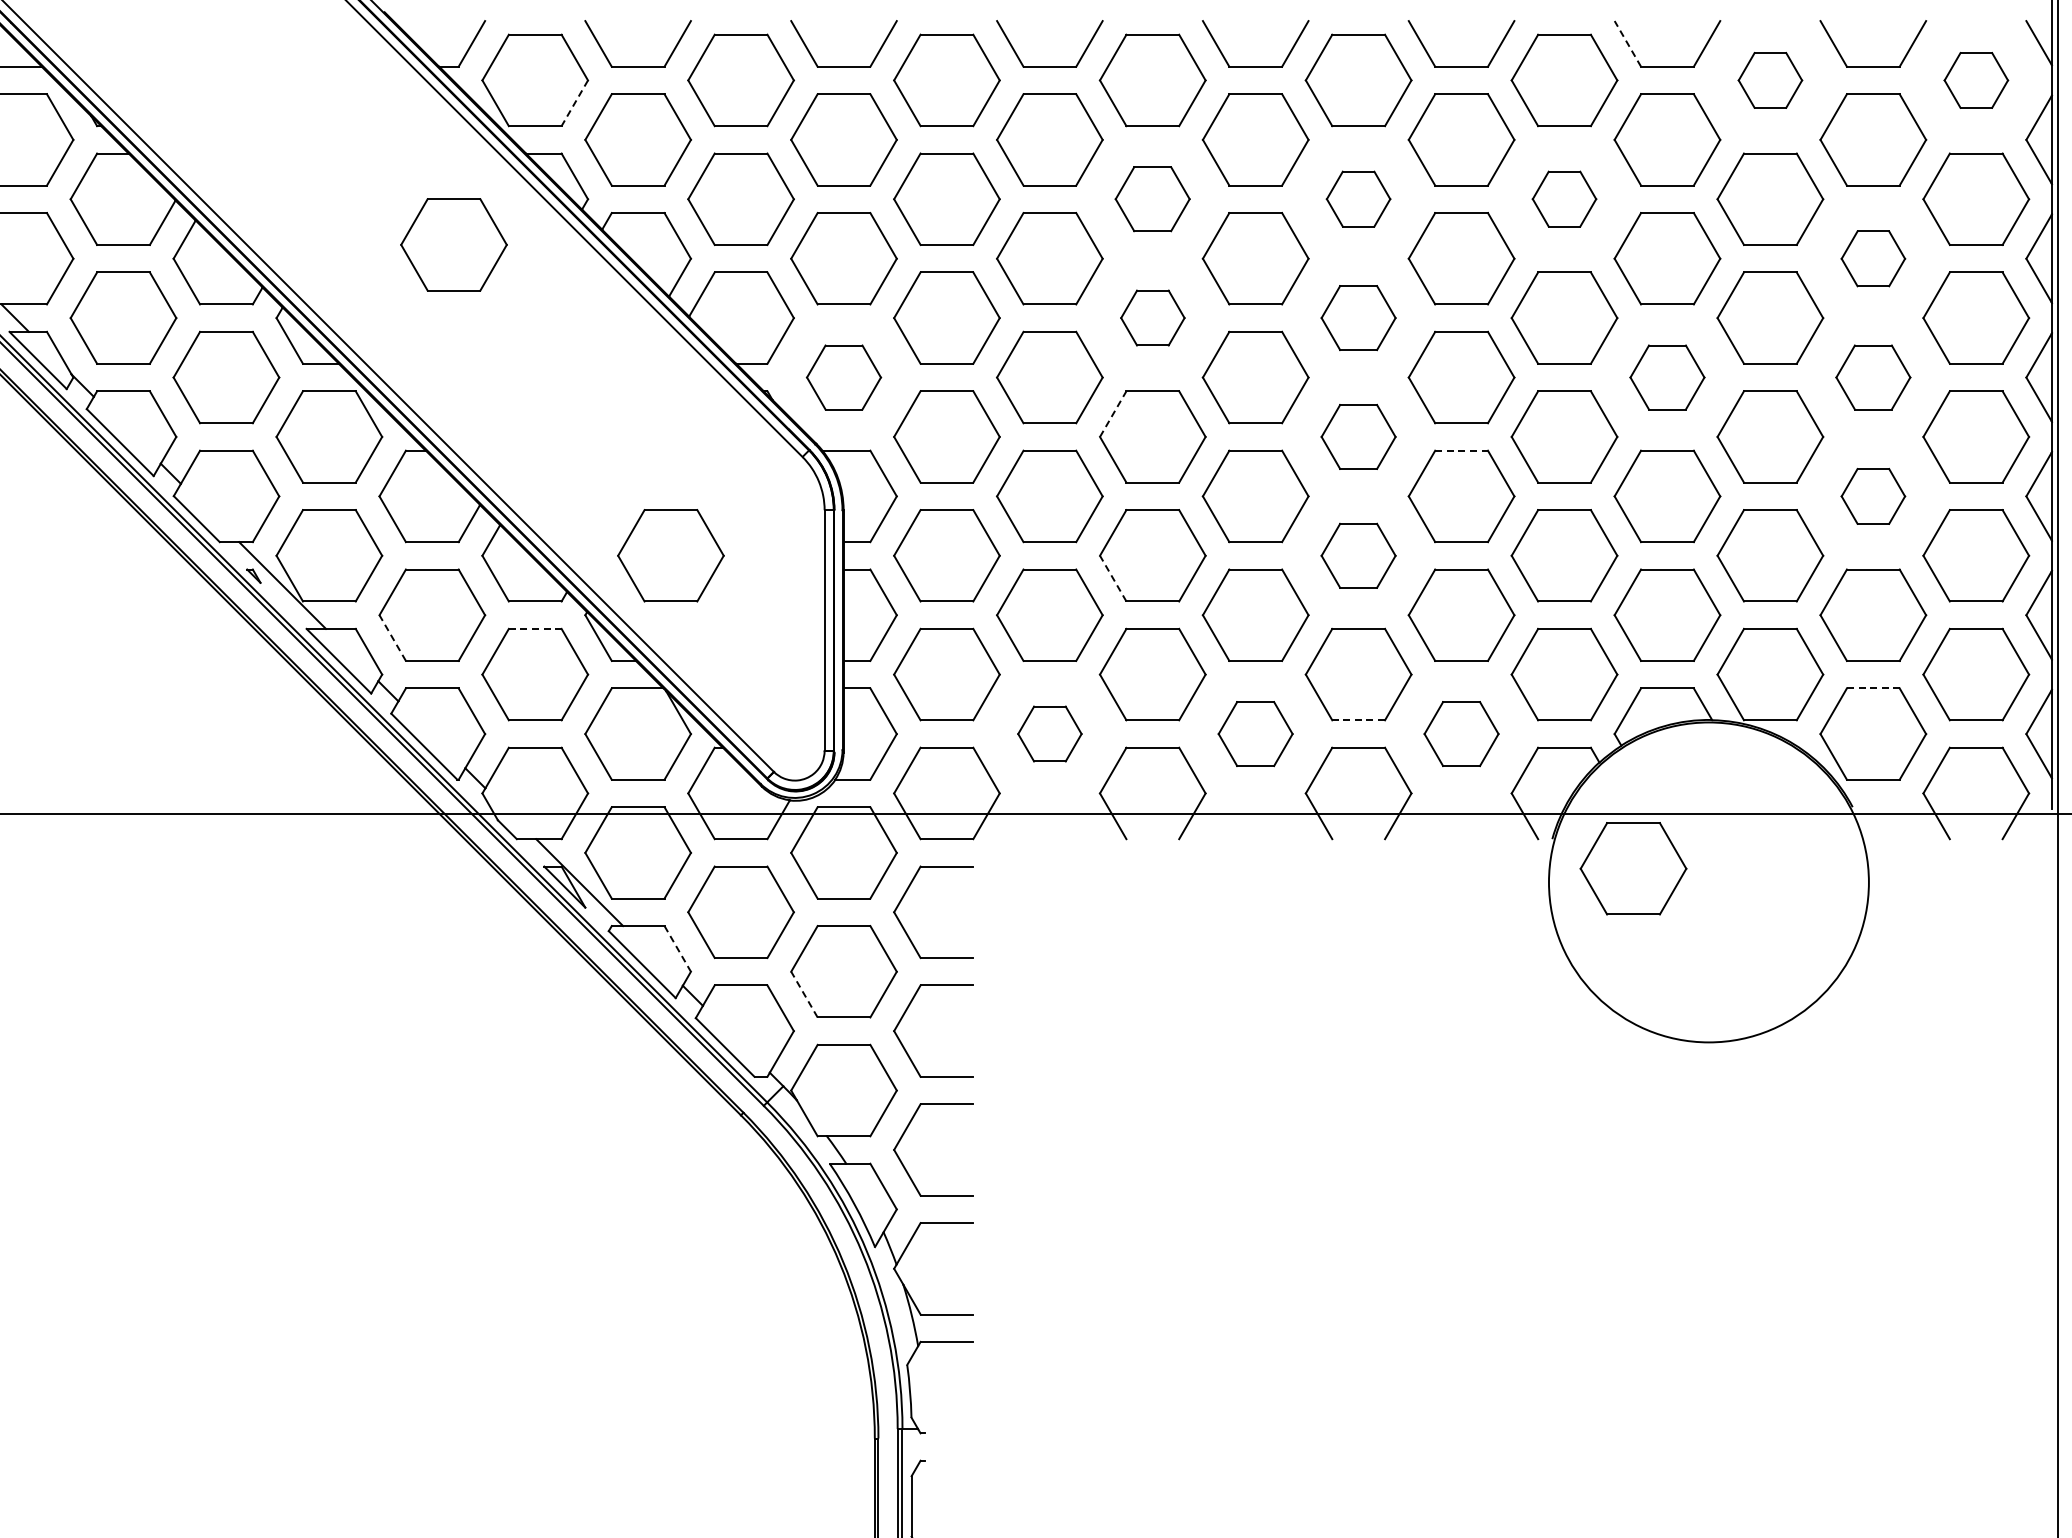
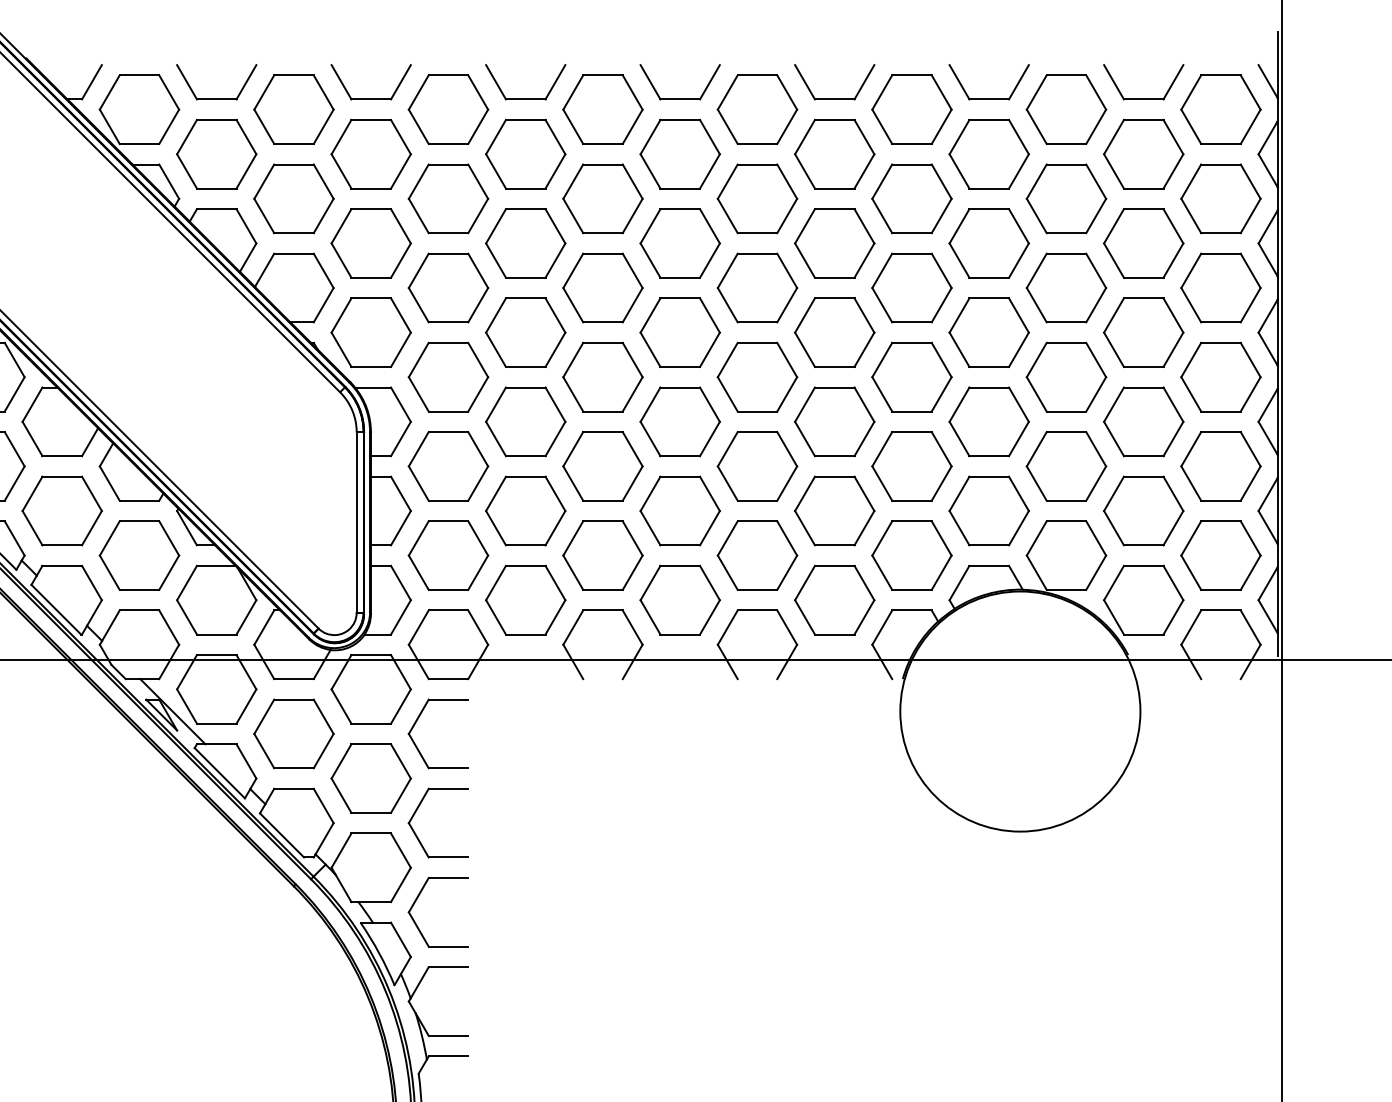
line: (1627, 43) -> (959, 81), dashed -> solid
part: (1770, 80) -> (1066, 109), size x1.67
part: (1976, 80) -> (1221, 109), size x1.67
line: (574, 103) -> (168, 126), dashed -> solid
part: (1152, 198) -> (602, 198), size x1.43
part: (1358, 198) -> (757, 198), size x1.67
part: (1564, 198) -> (911, 198), size x1.67
part: (453, 244) -> (78, 232), removed
part: (1873, 258) -> (1143, 243), size x1.67
part: (1152, 317) -> (602, 287), size x1.67
part: (1358, 317) -> (757, 287), size x1.43
part: (843, 377) -> (370, 332), size x1.43
part: (1667, 377) -> (989, 332), size x1.43
part: (1873, 377) -> (1143, 332), size x1.43
line: (1113, 413) -> (573, 359), dashed -> solid
part: (1358, 436) -> (757, 376), size x1.43
line: (1462, 450) -> (835, 387), dashed -> solid
part: (1873, 496) -> (1143, 421), size x1.67
part: (670, 555) -> (241, 466), removed
part: (1358, 555) -> (757, 466), size x1.43
line: (1112, 578) -> (572, 483), dashed -> solid
line: (535, 628) -> (139, 520), dashed -> solid
line: (392, 637) -> (32, 527), dashed -> solid
line: (1873, 688) -> (1143, 566), dashed -> solid
line: (1358, 720) -> (757, 590), dashed -> solid
part: (1049, 733) -> (525, 599), size x1.67
part: (1255, 733) -> (680, 599), size x1.43
part: (1461, 733) -> (834, 599), size x1.43
part: (1633, 868) -> (963, 701), removed
line: (677, 949) -> (246, 761), dashed -> solid
line: (804, 994) -> (341, 795), dashed -> solid

